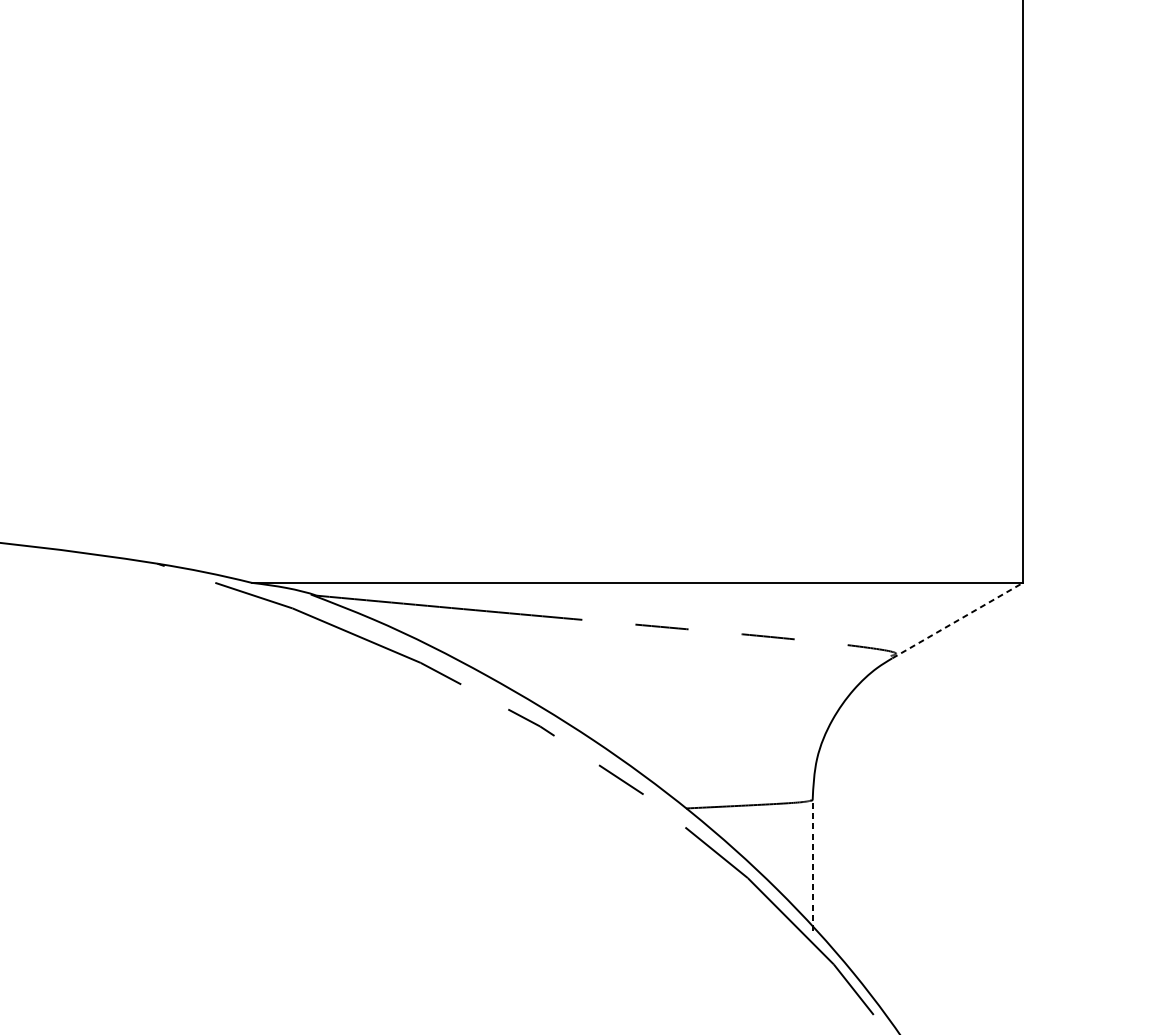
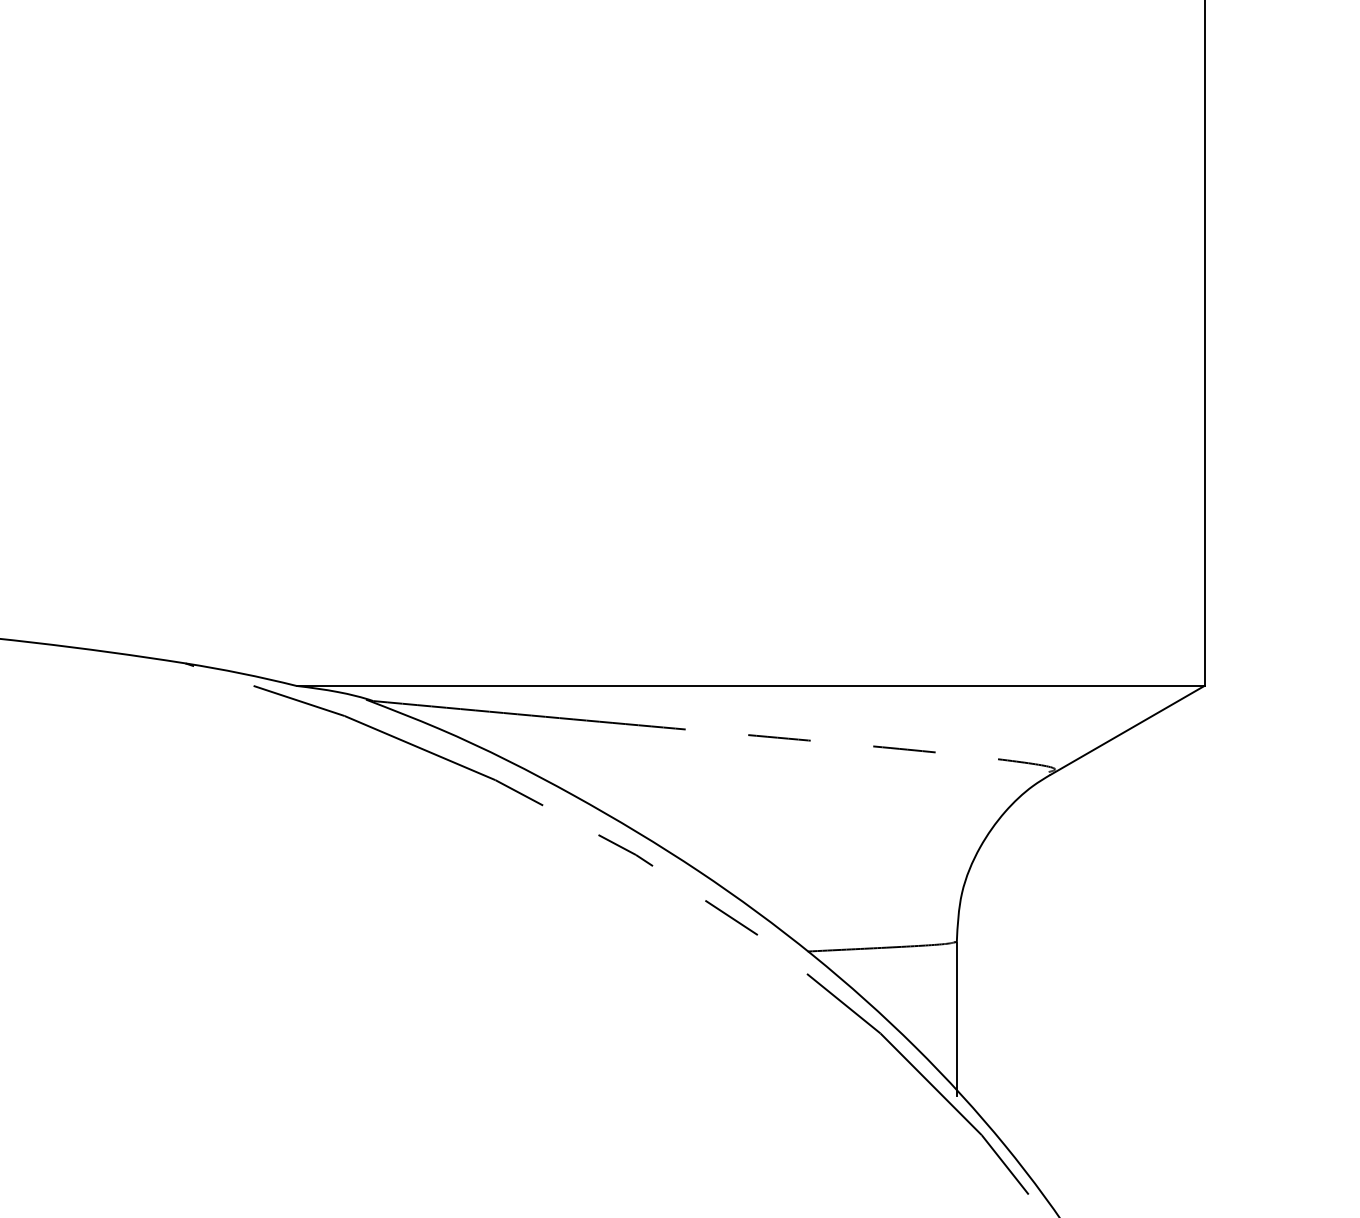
line: (957, 620) -> (1127, 730), dashed -> solid
line: (813, 865) -> (957, 1018), dashed -> solid

